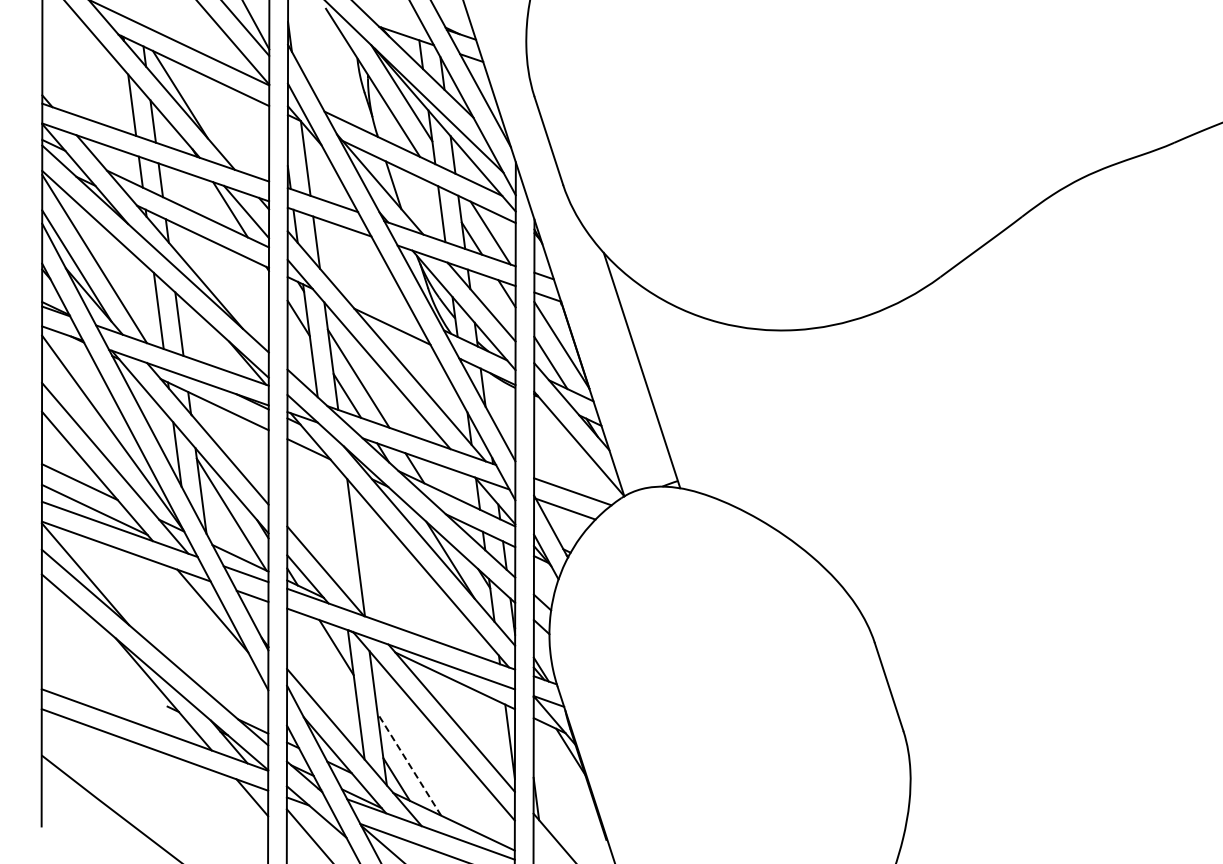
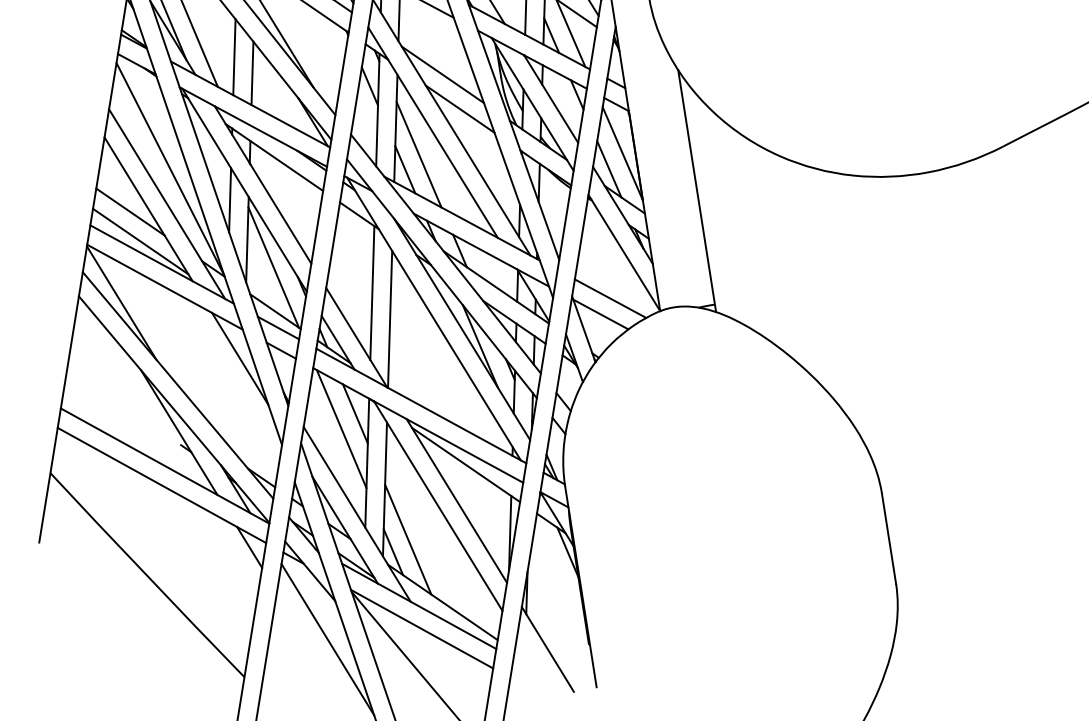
line: (369, 294) -> (442, 74), added
line: (333, 524) -> (371, 293), added
line: (325, 664) -> (341, 428), added
line: (409, 764) -> (408, 539), dashed -> solid

